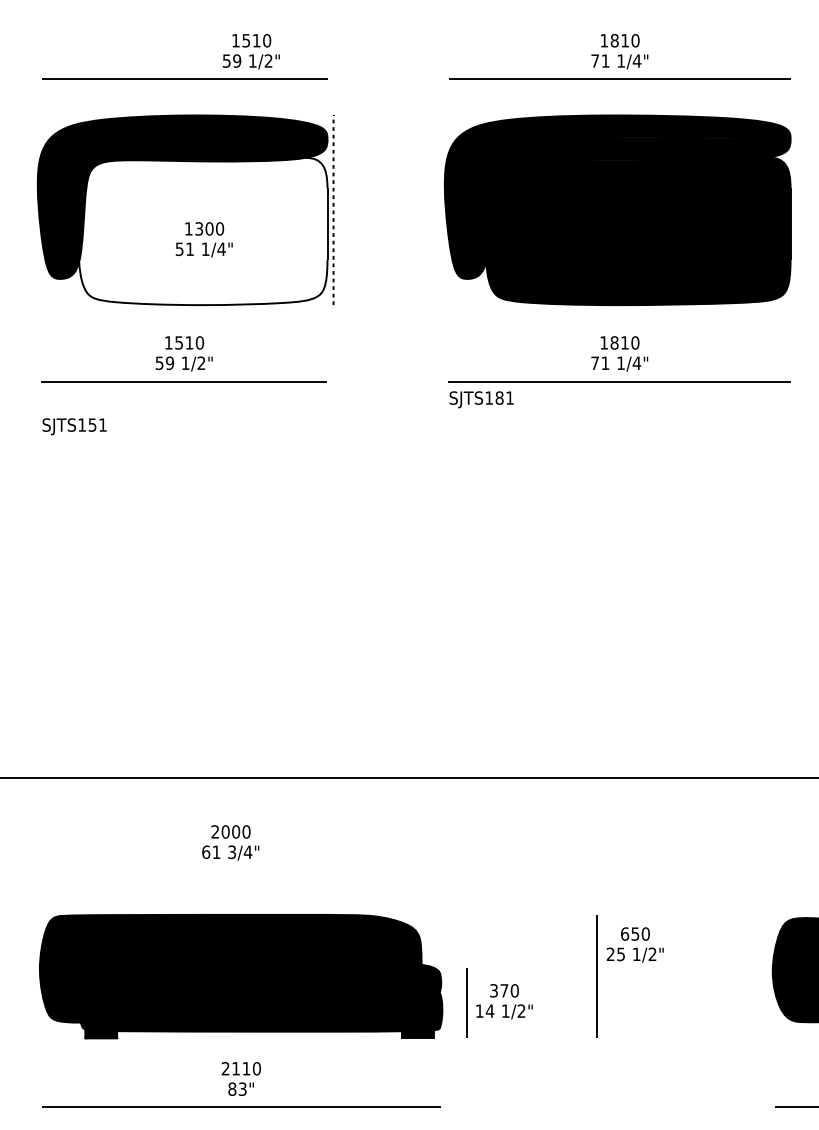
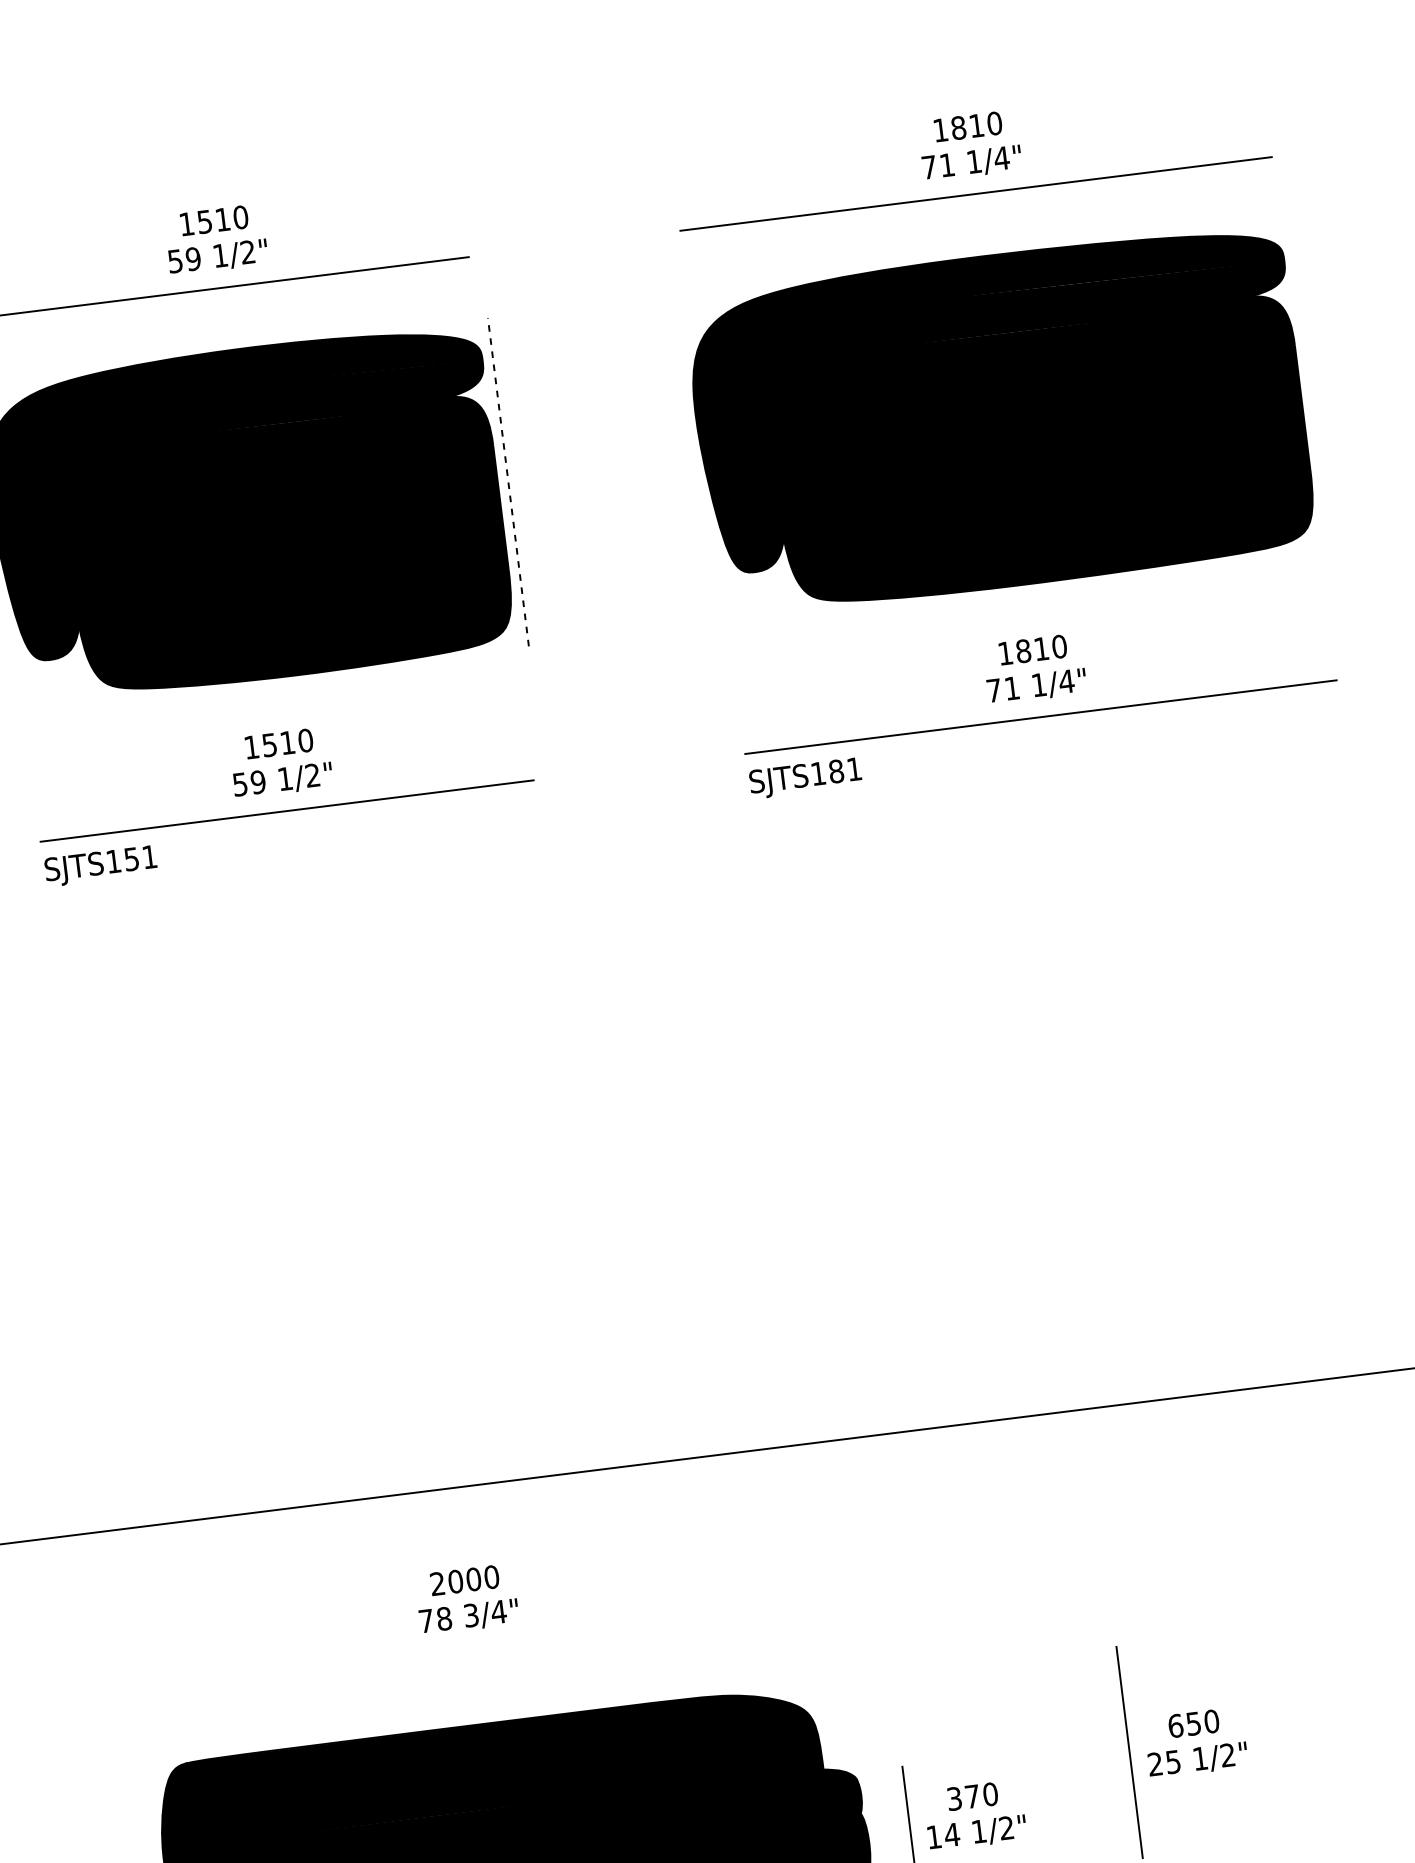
text: (251, 51) -> (216, 239), moved
fill: (203, 231) -> (287, 546), added
text: (74, 426) -> (100, 865), moved
text: (211, 852) -> (435, 1620), 61 -> 78
text: (634, 944) -> (1194, 1742), moved

